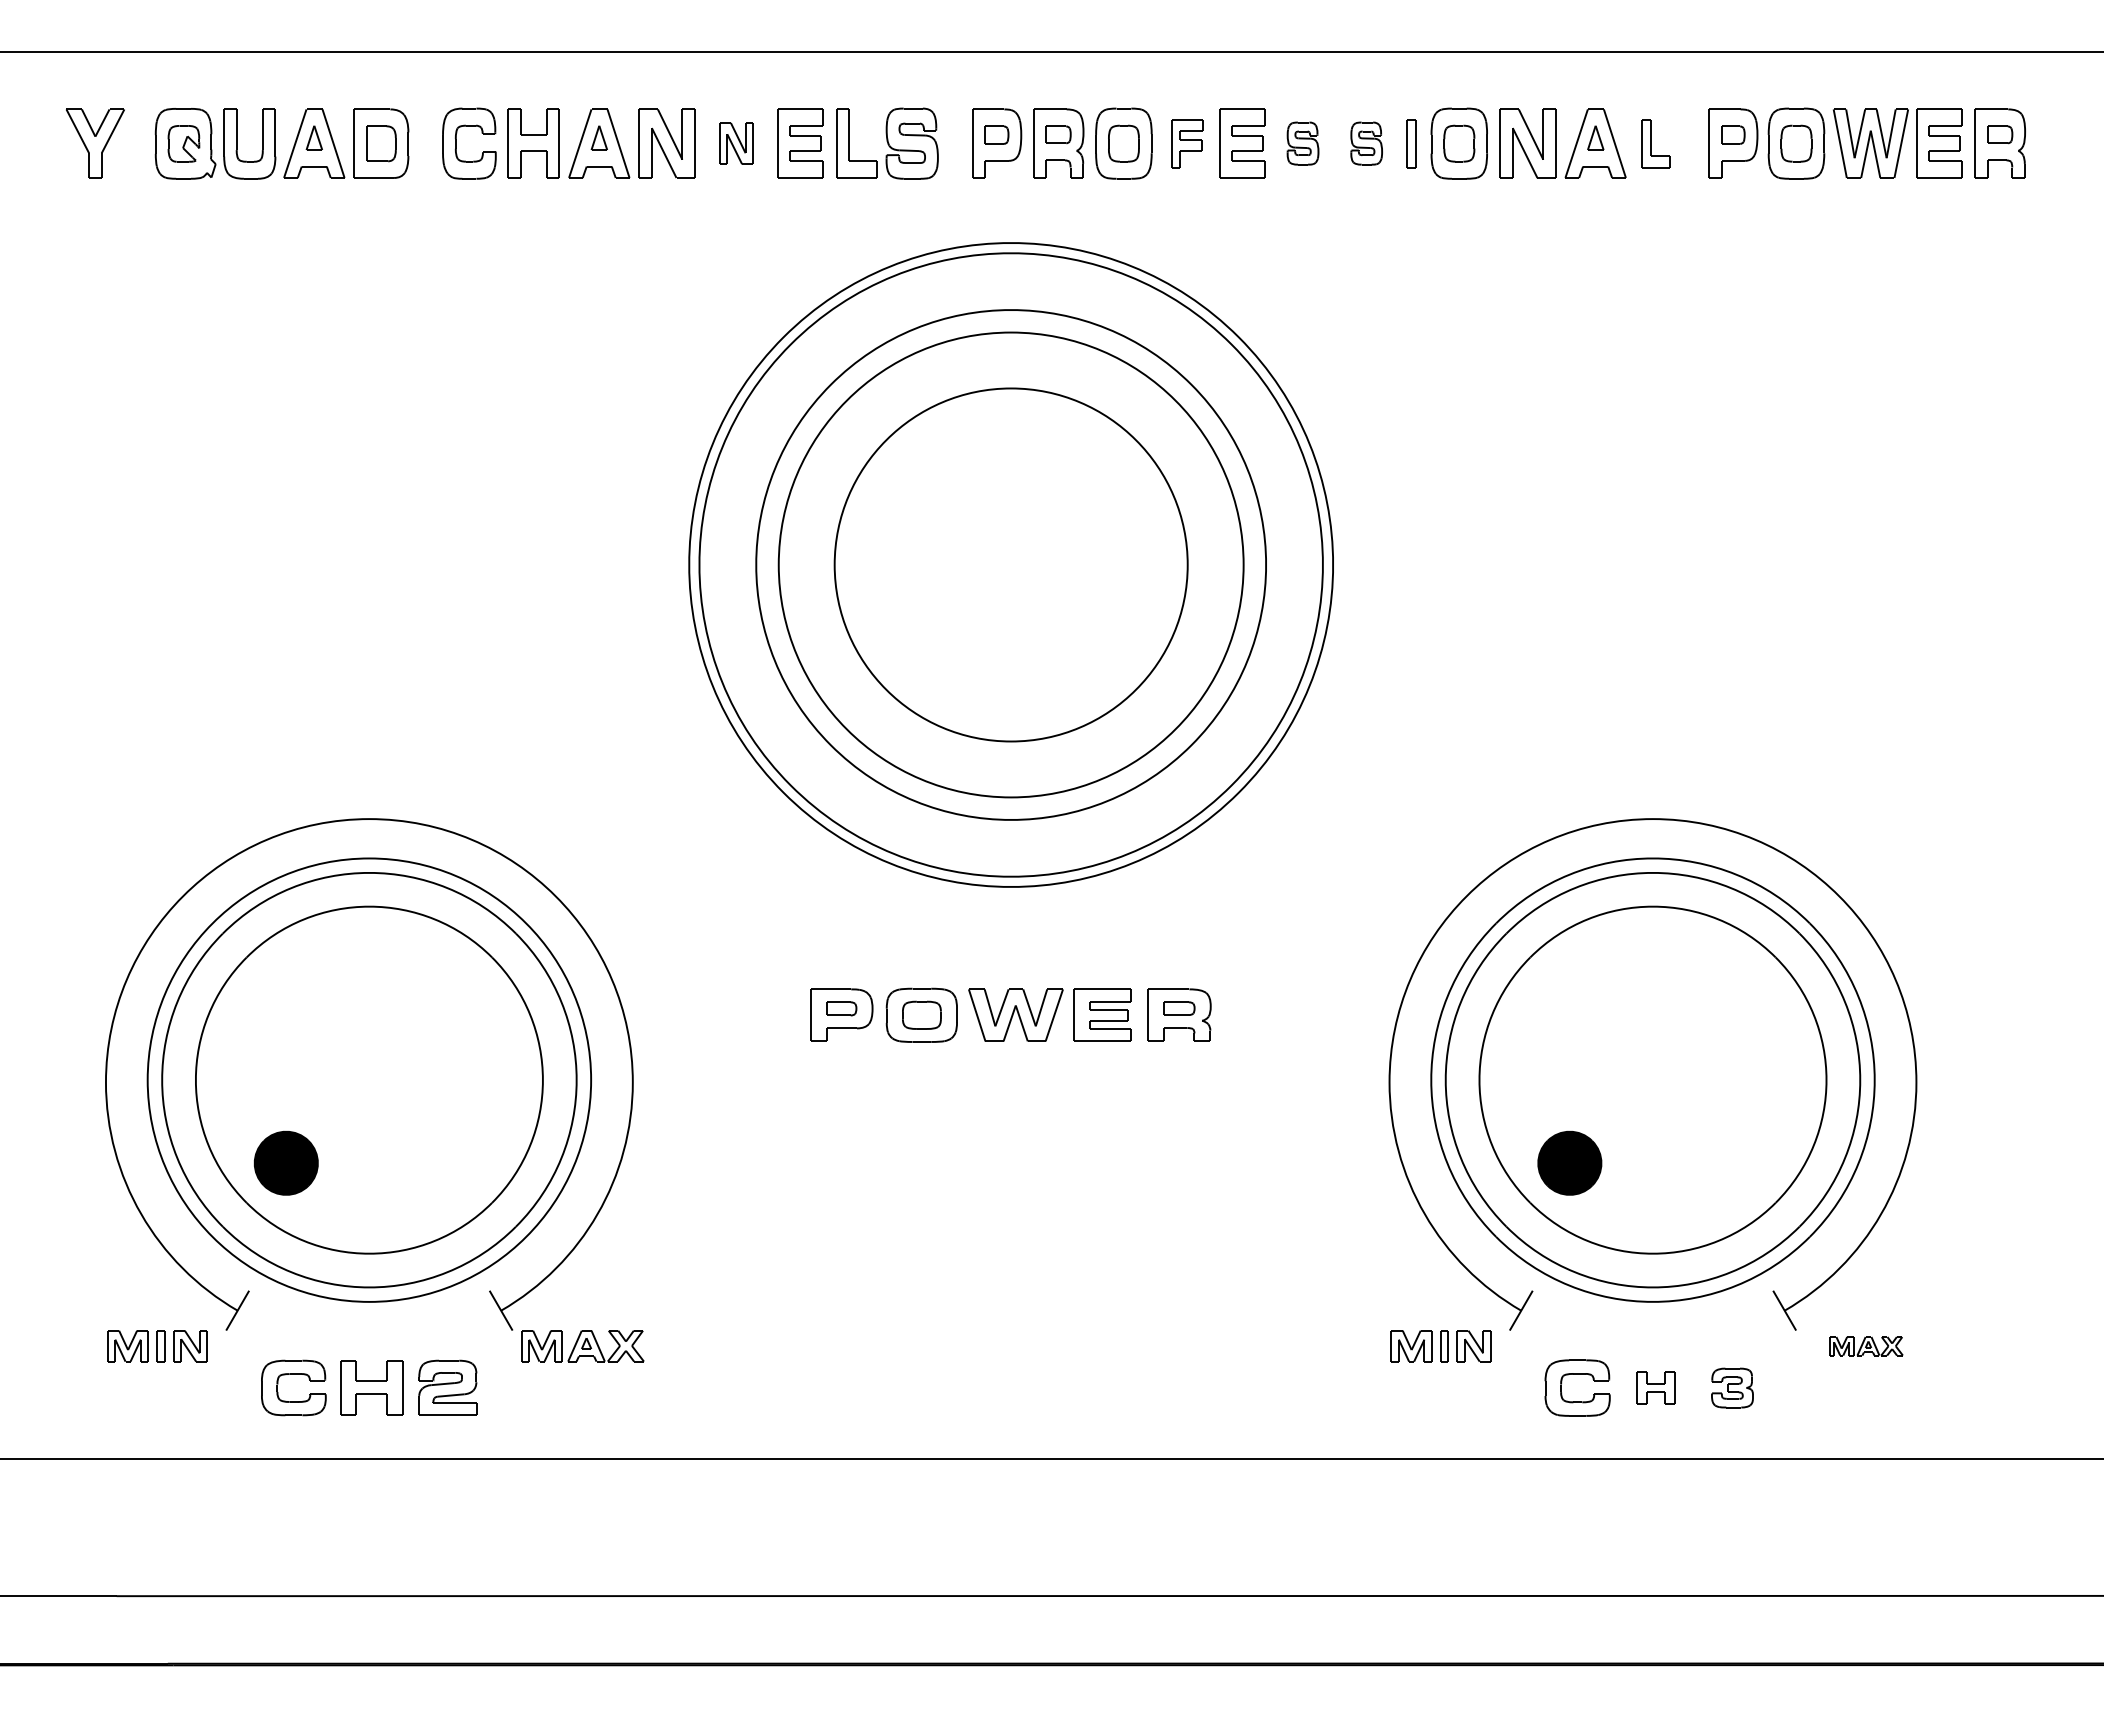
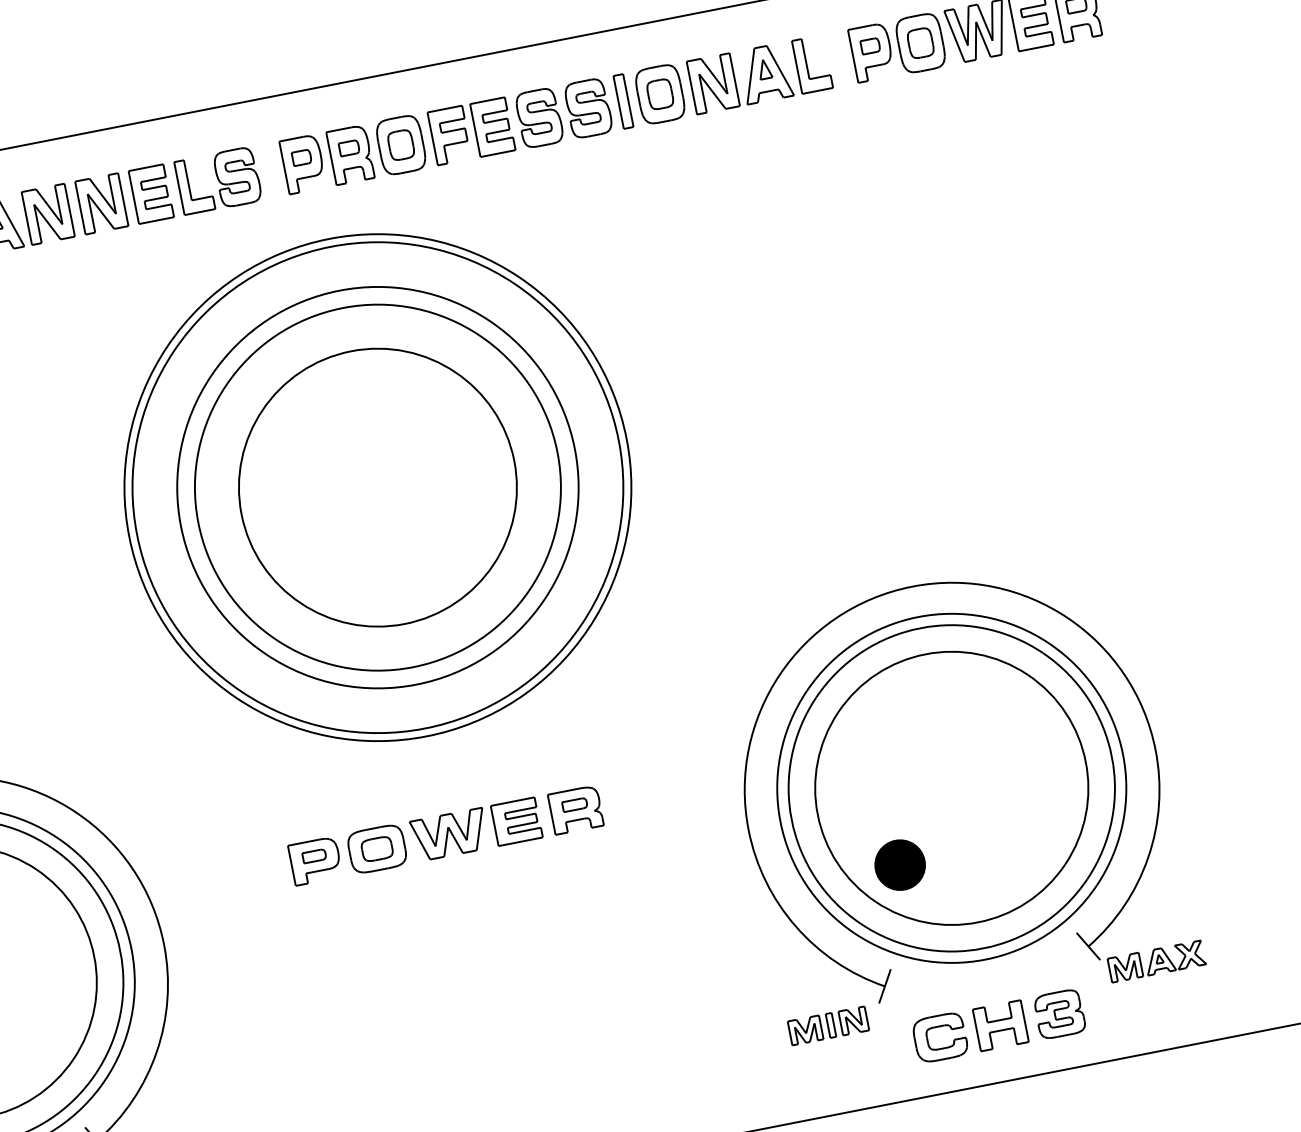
part: (736, 143) -> (101, 203), size x1.67
part: (1187, 143) -> (450, 135), size x1.43
part: (1302, 143) -> (539, 117), size x1.67
part: (1366, 143) -> (588, 108), size x1.67
part: (1411, 143) -> (623, 101), size x1.43
part: (1655, 143) -> (811, 64), size x1.43
part: (1865, 1346) -> (1156, 961), size x1.67
part: (1655, 1387) -> (1000, 1025), size x1.67
part: (1732, 1387) -> (1059, 1013), size x1.43

